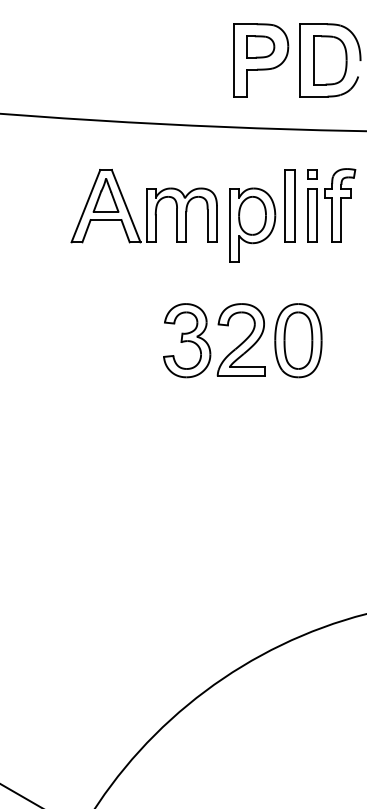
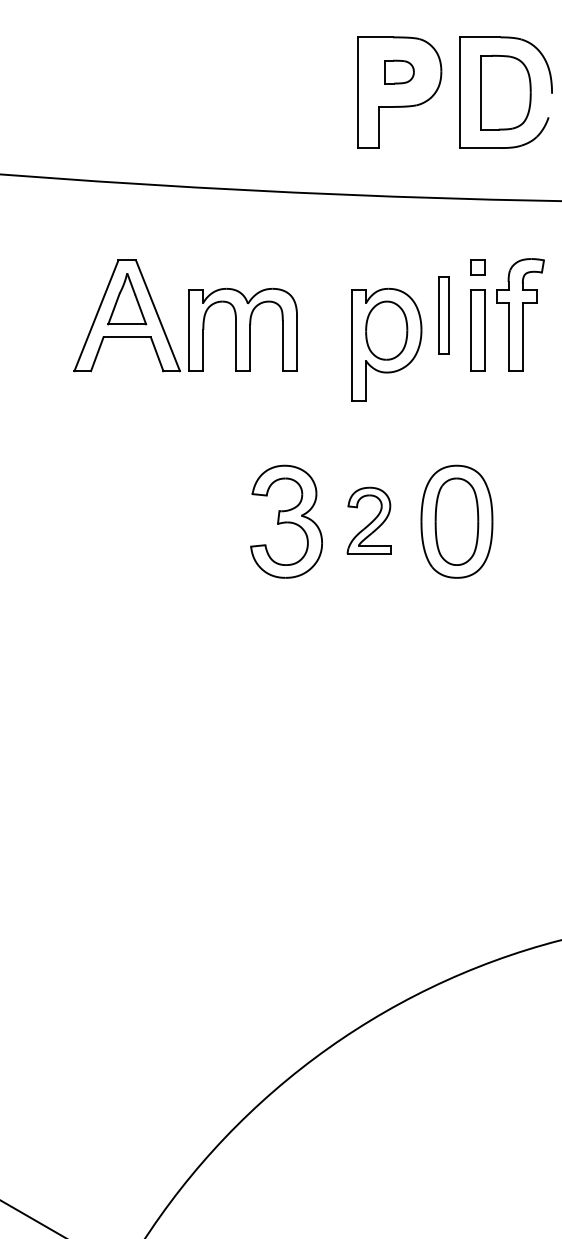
part: (260, 46) -> (398, 71), size x0.7
part: (289, 205) -> (443, 314), size x0.7
part: (143, 206) -> (184, 316), moved
part: (240, 339) -> (368, 519), size x0.6

